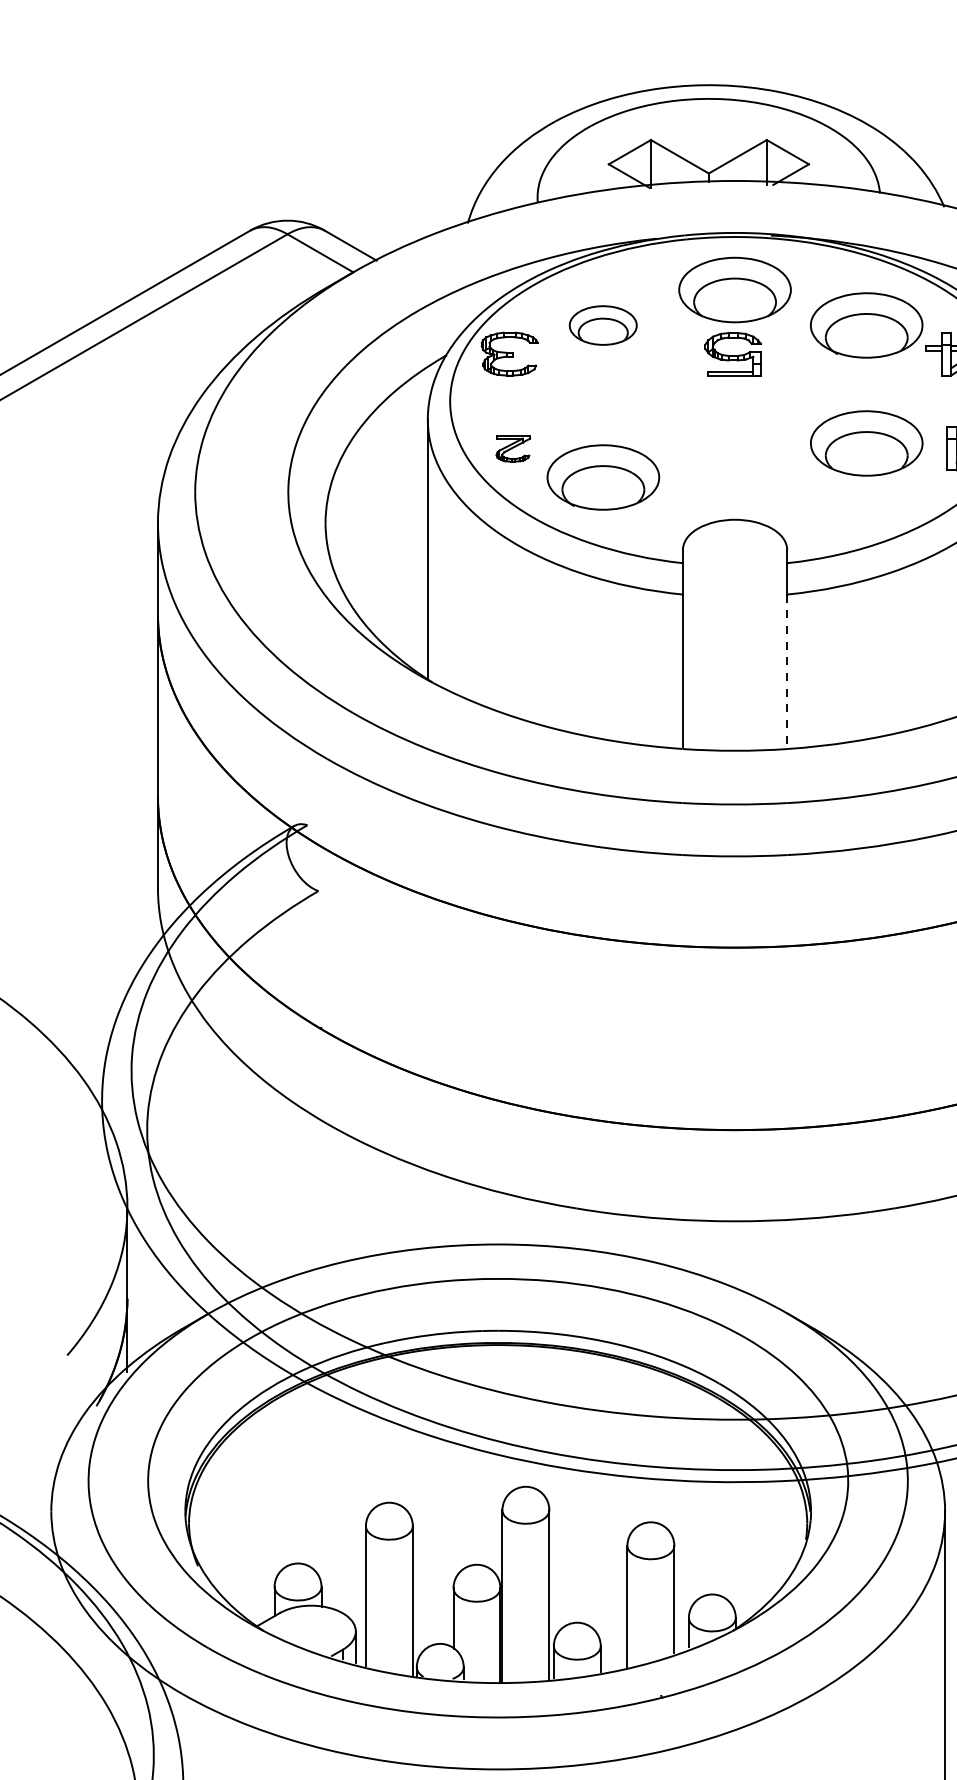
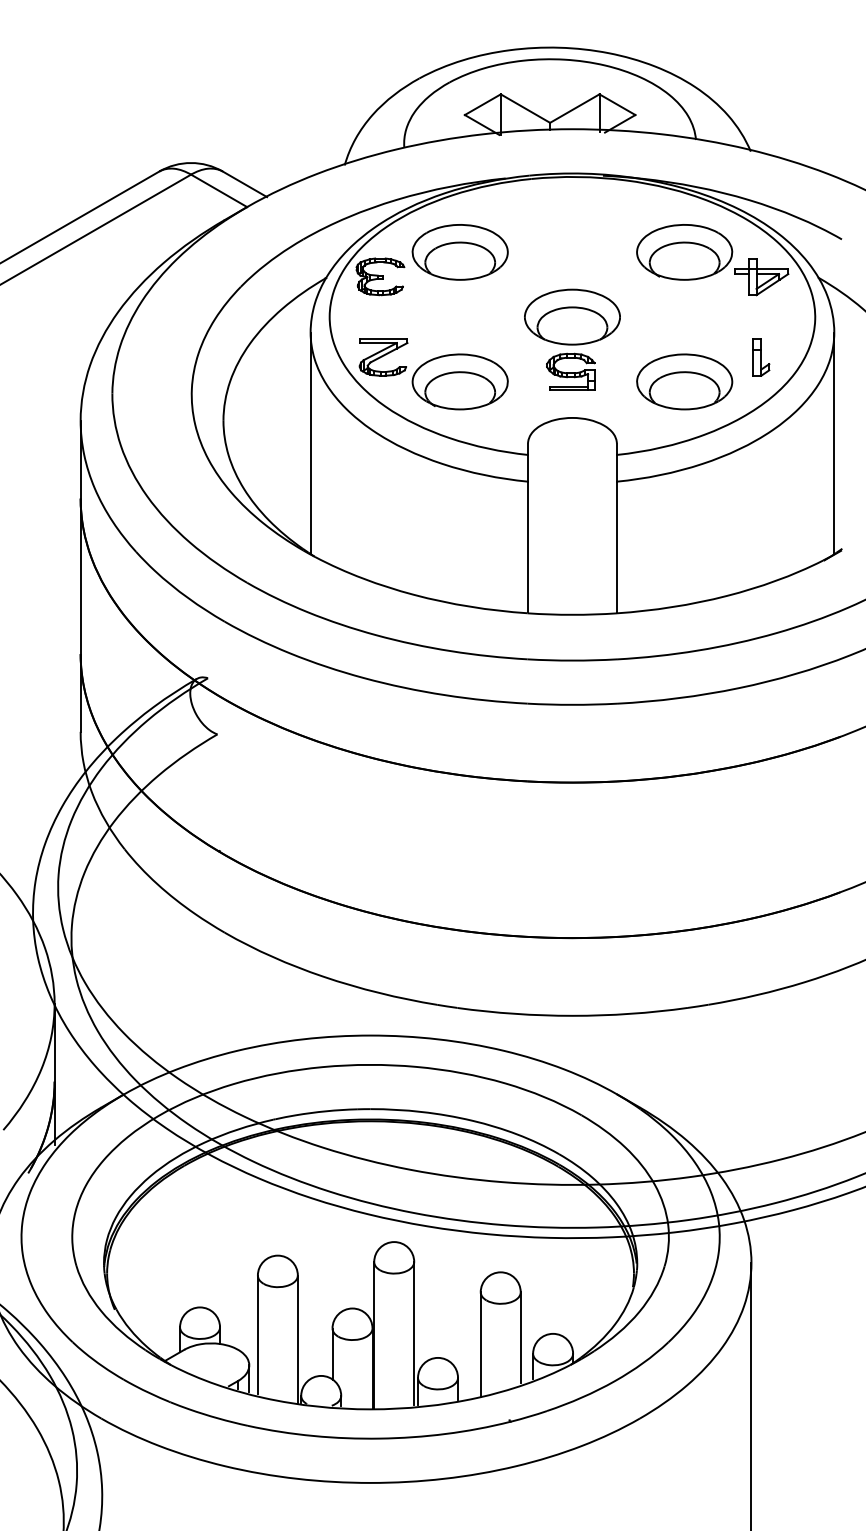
part: (735, 316) -> (572, 339), moved
part: (602, 325) -> (459, 252), size x1.67
part: (866, 442) -> (684, 381), moved
part: (513, 448) -> (383, 357), size x1.67
line: (786, 671) -> (616, 547), dashed -> solid

